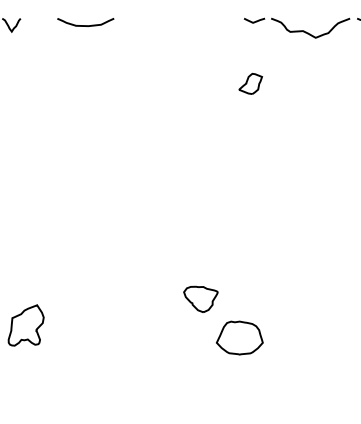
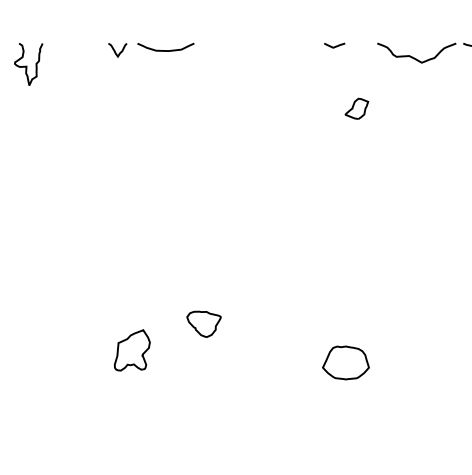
curve: (255, 20) -> (335, 45), moved
curve: (85, 25) -> (165, 50), moved
part: (200, 298) -> (203, 323), moved

